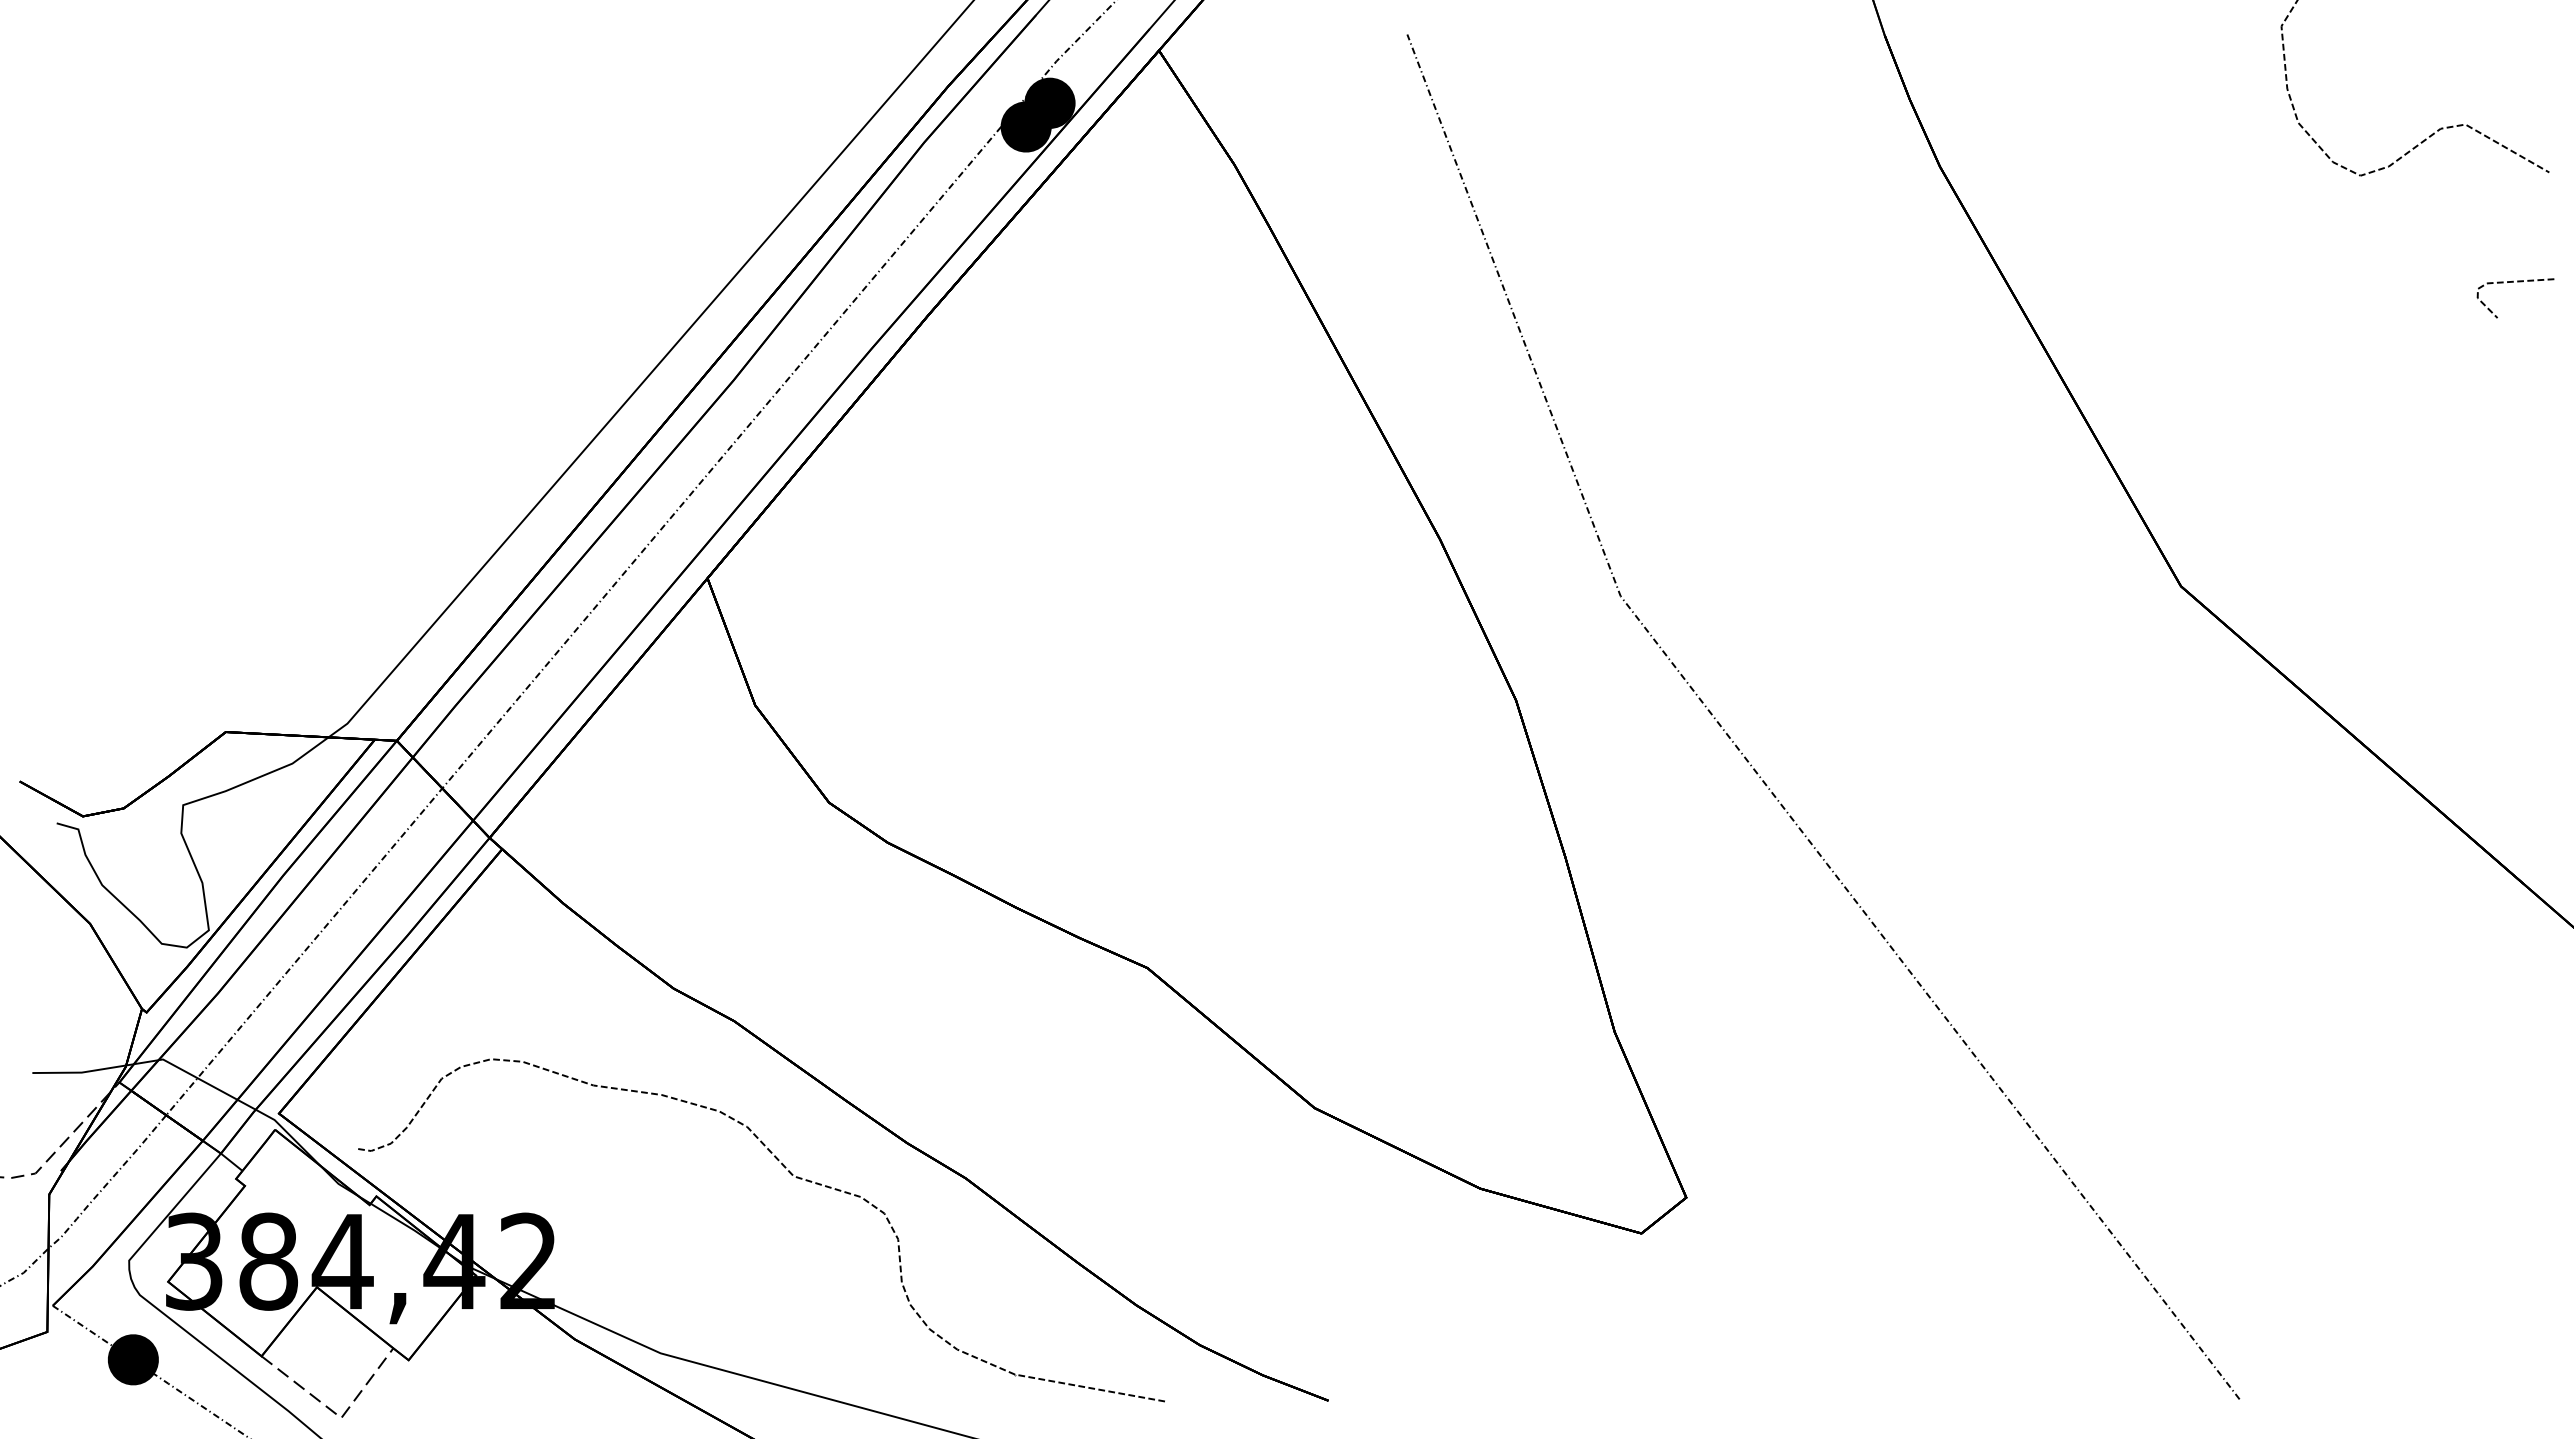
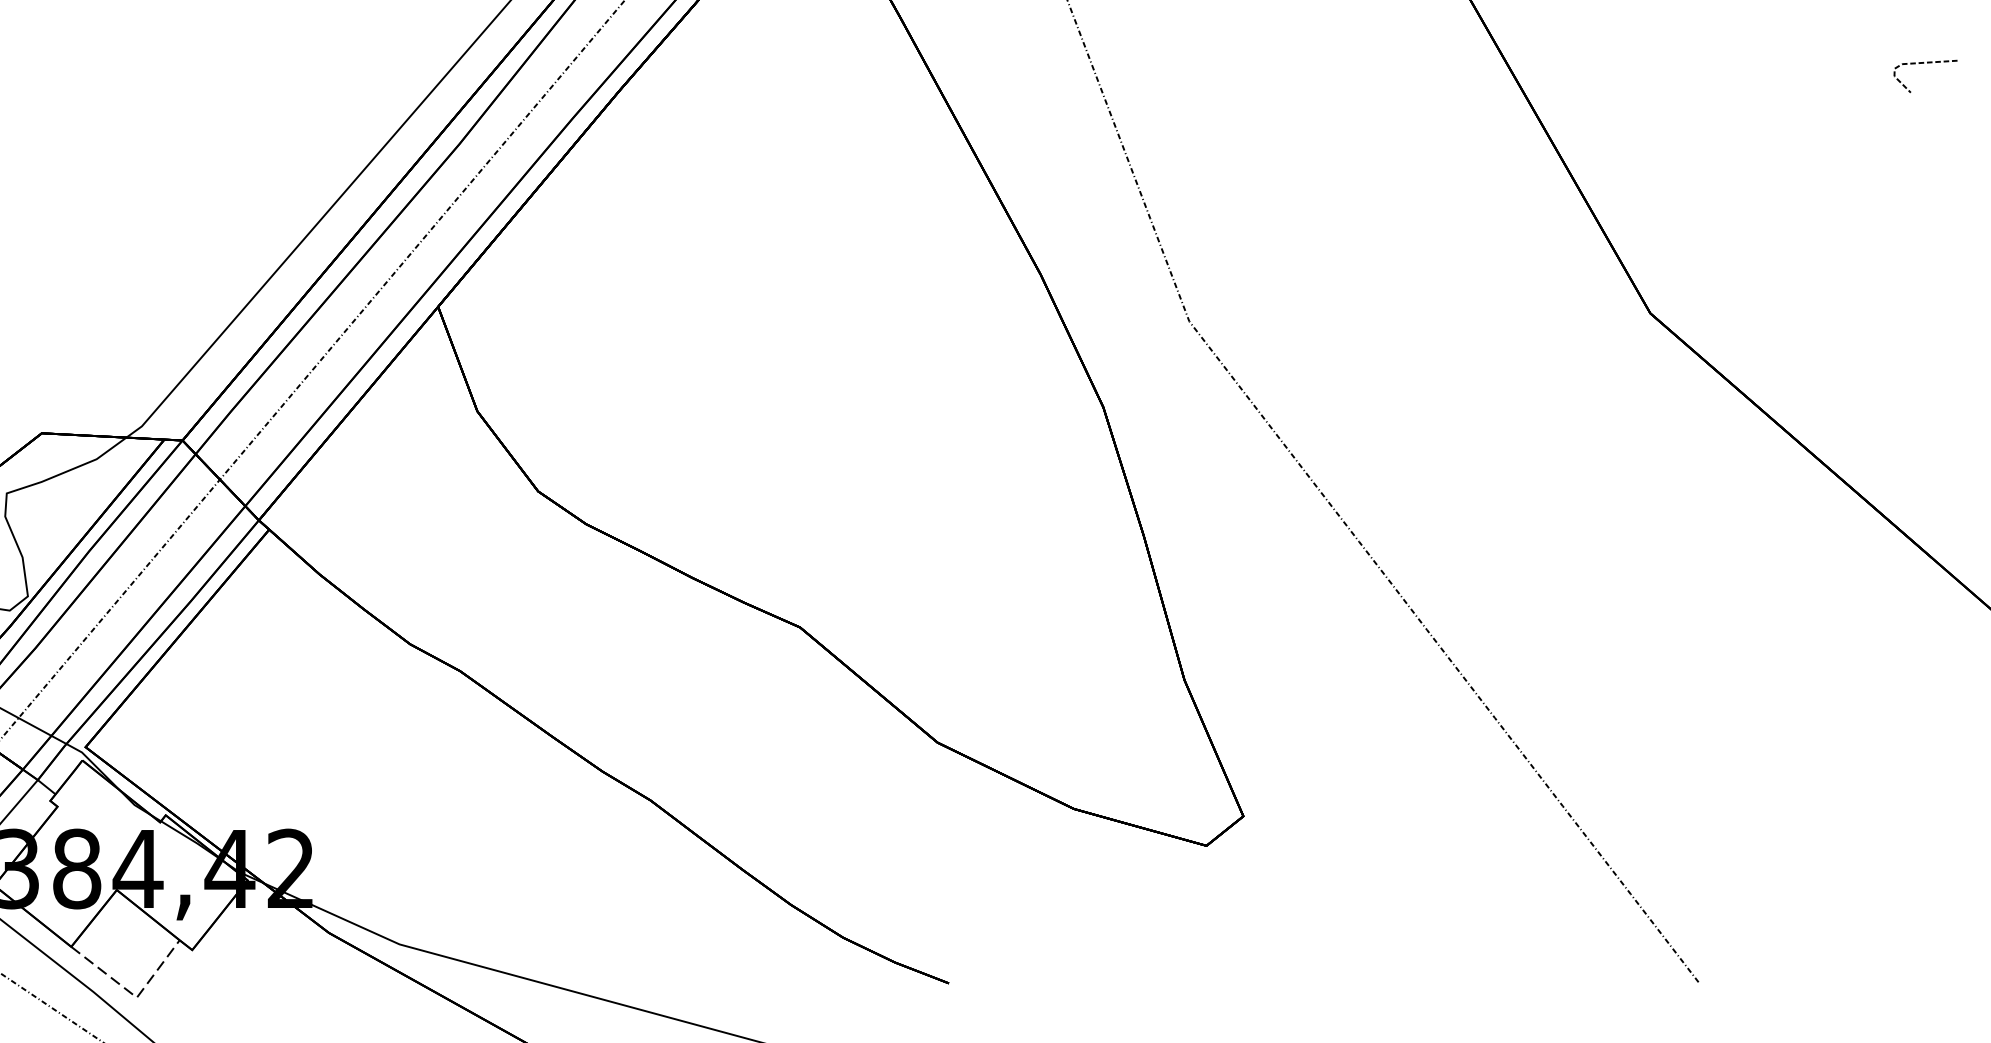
part: (791, 1175) -> (507, 798), removed

